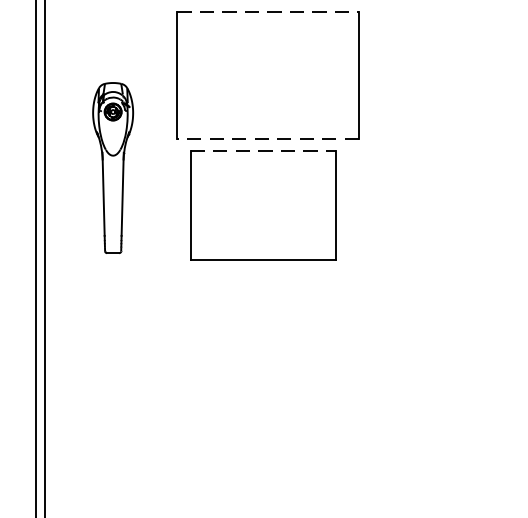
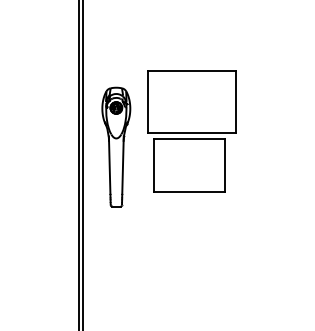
line: (268, 11) -> (192, 70), dashed -> solid
line: (266, 138) -> (191, 132), dashed -> solid
line: (264, 150) -> (190, 138), dashed -> solid
part: (113, 166) -> (116, 146), size x1.43

